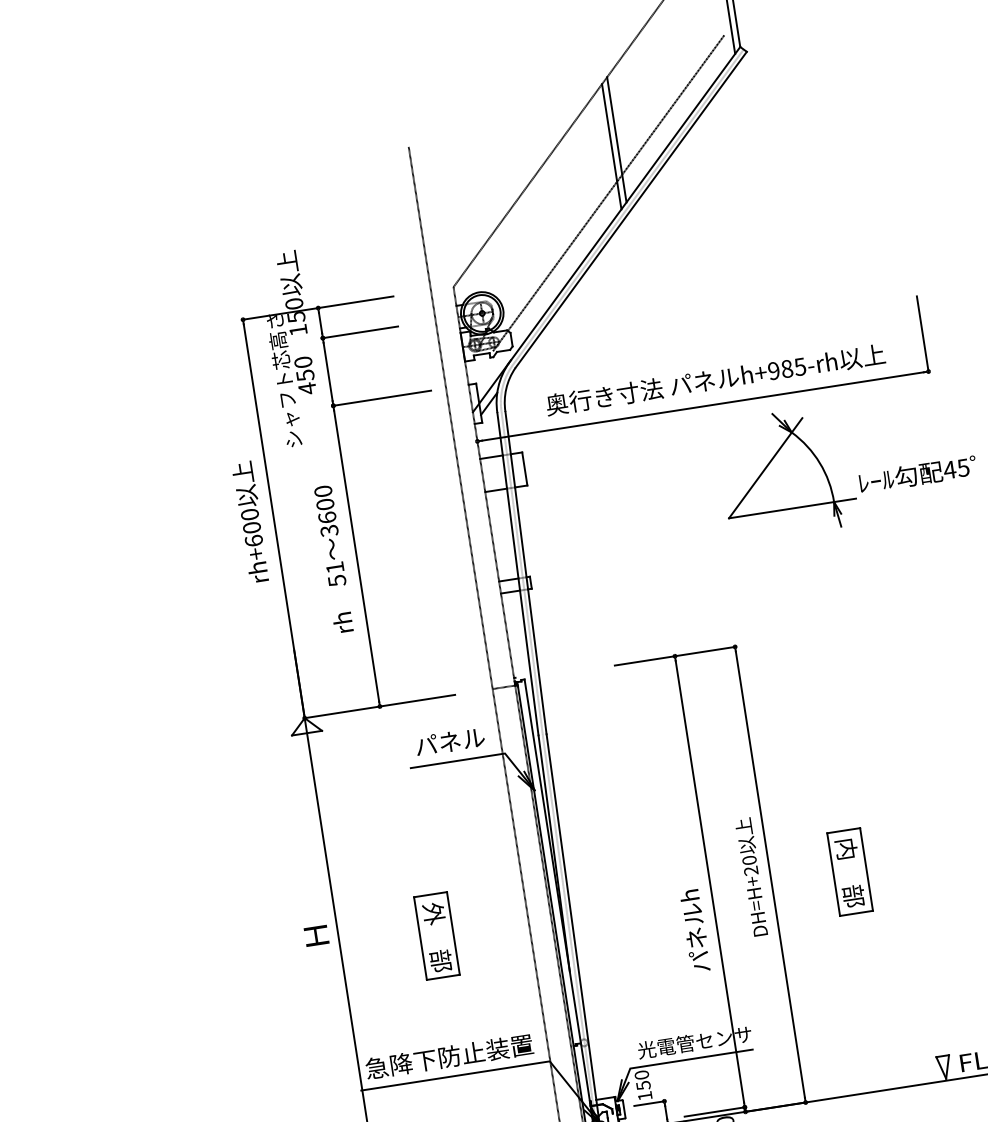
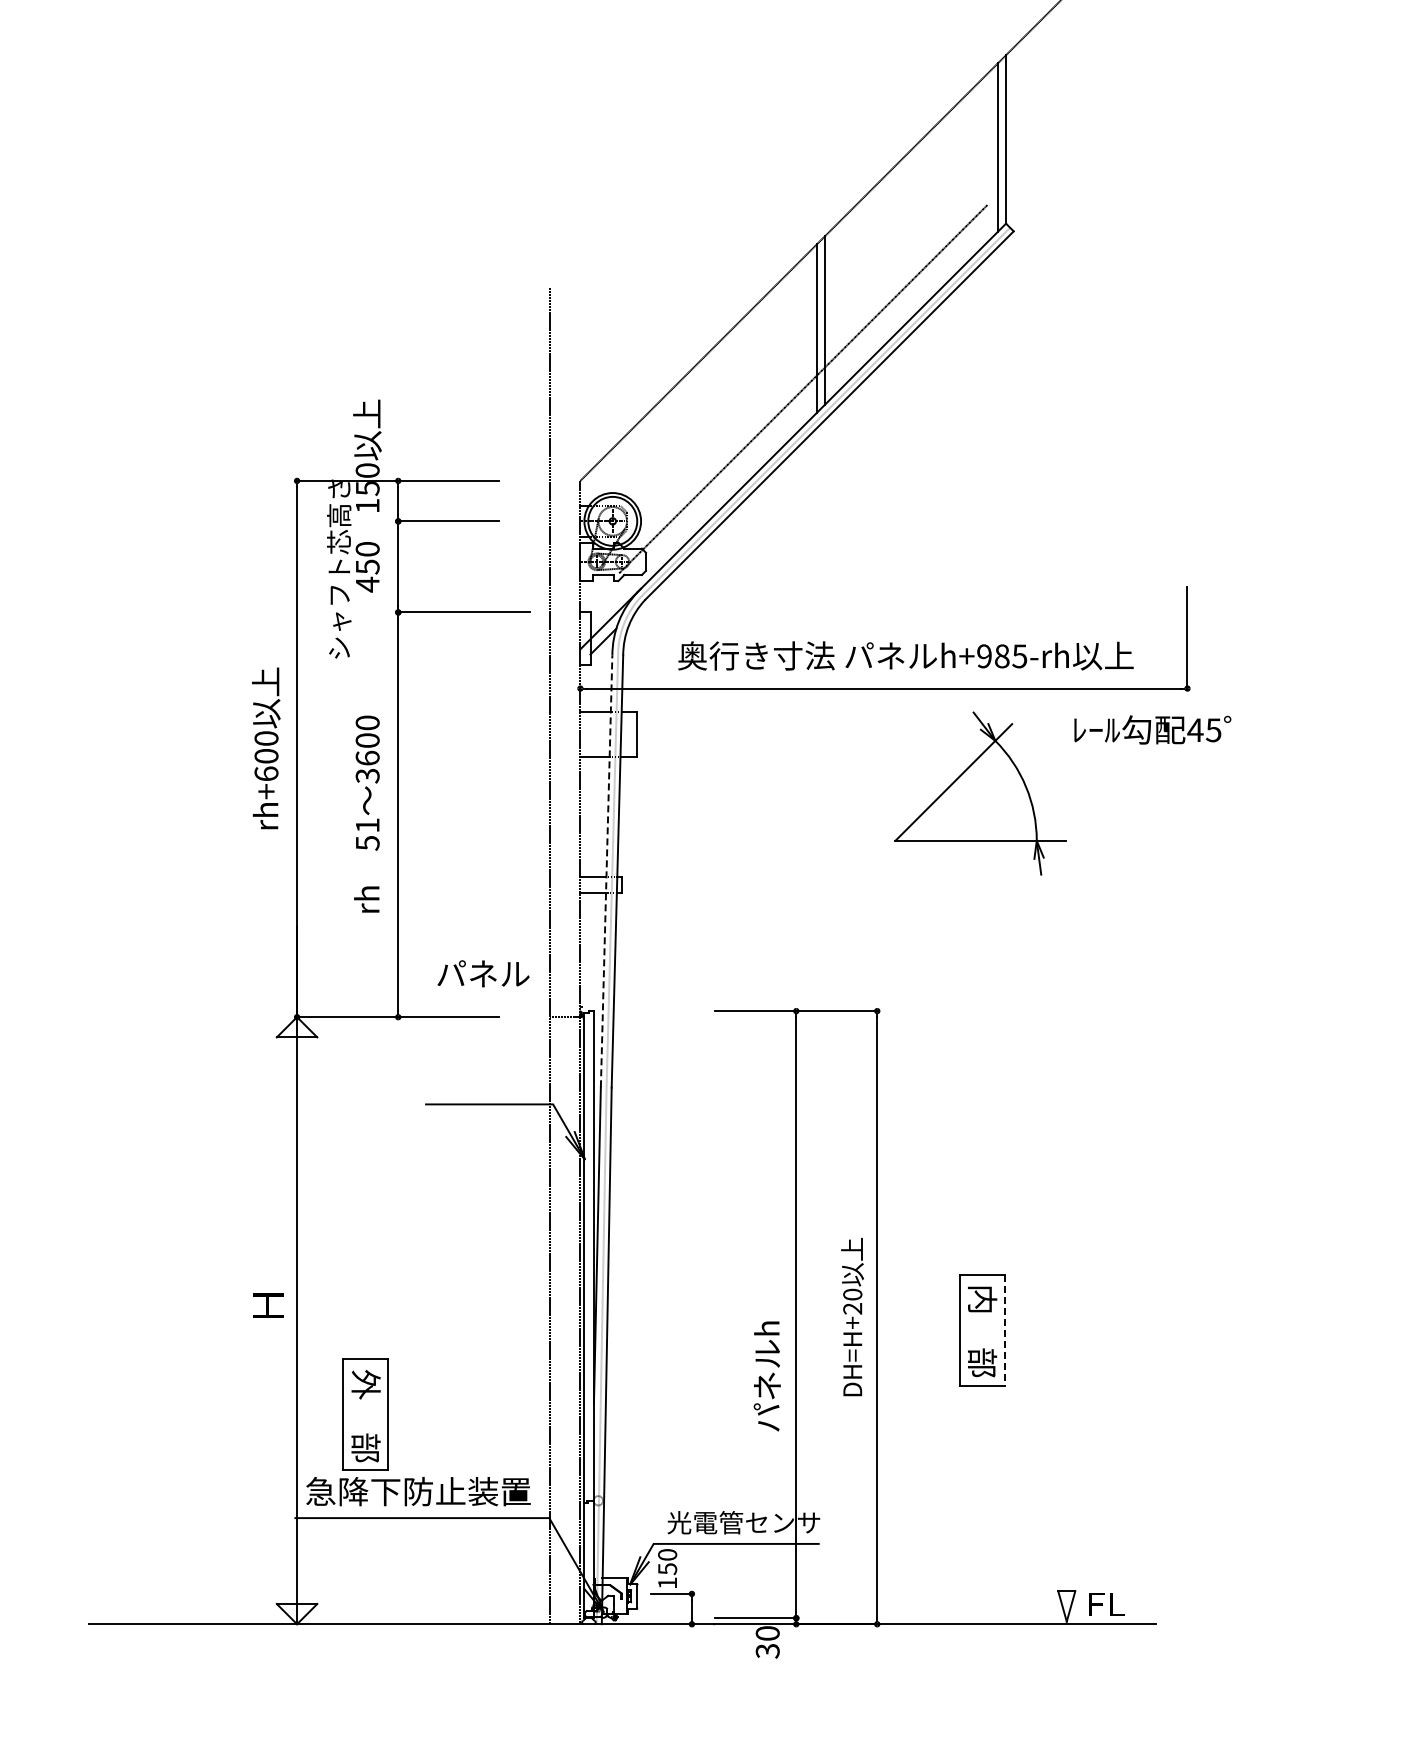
text: (917, 474) -> (1152, 729), moved
line: (517, 573) -> (606, 870), solid -> dashed
text: (450, 741) -> (483, 973), moved
line: (866, 869) -> (1004, 1330), solid -> dashed
part: (436, 936) -> (365, 1414), moved

